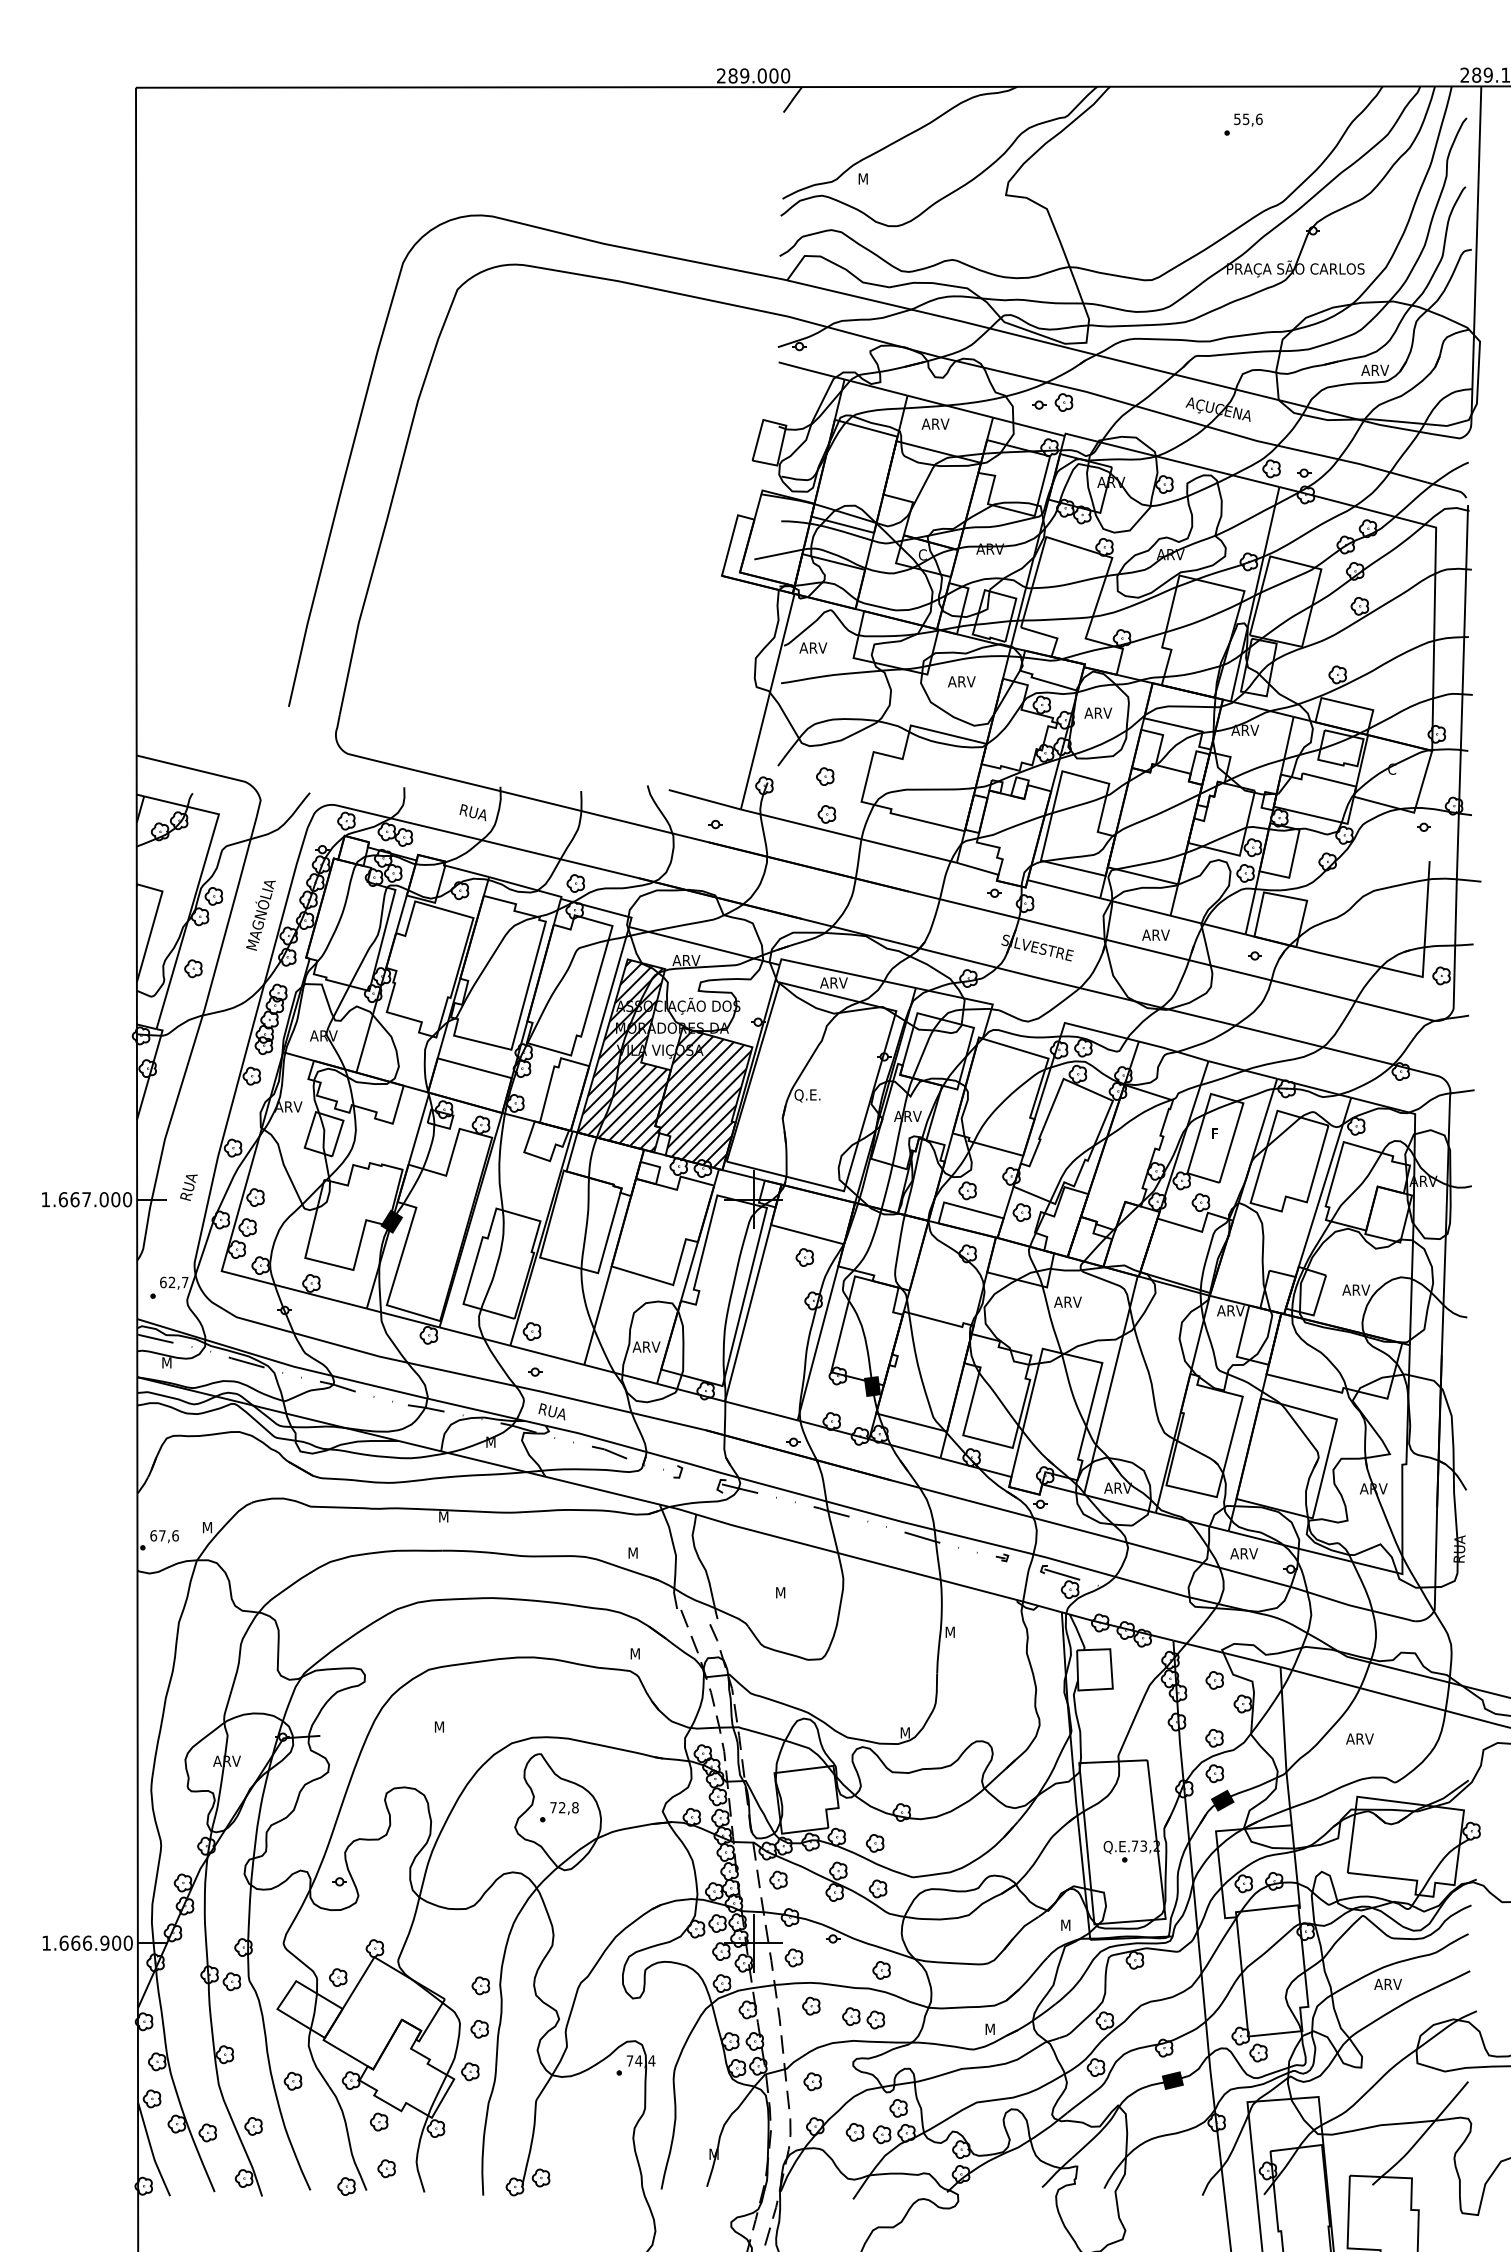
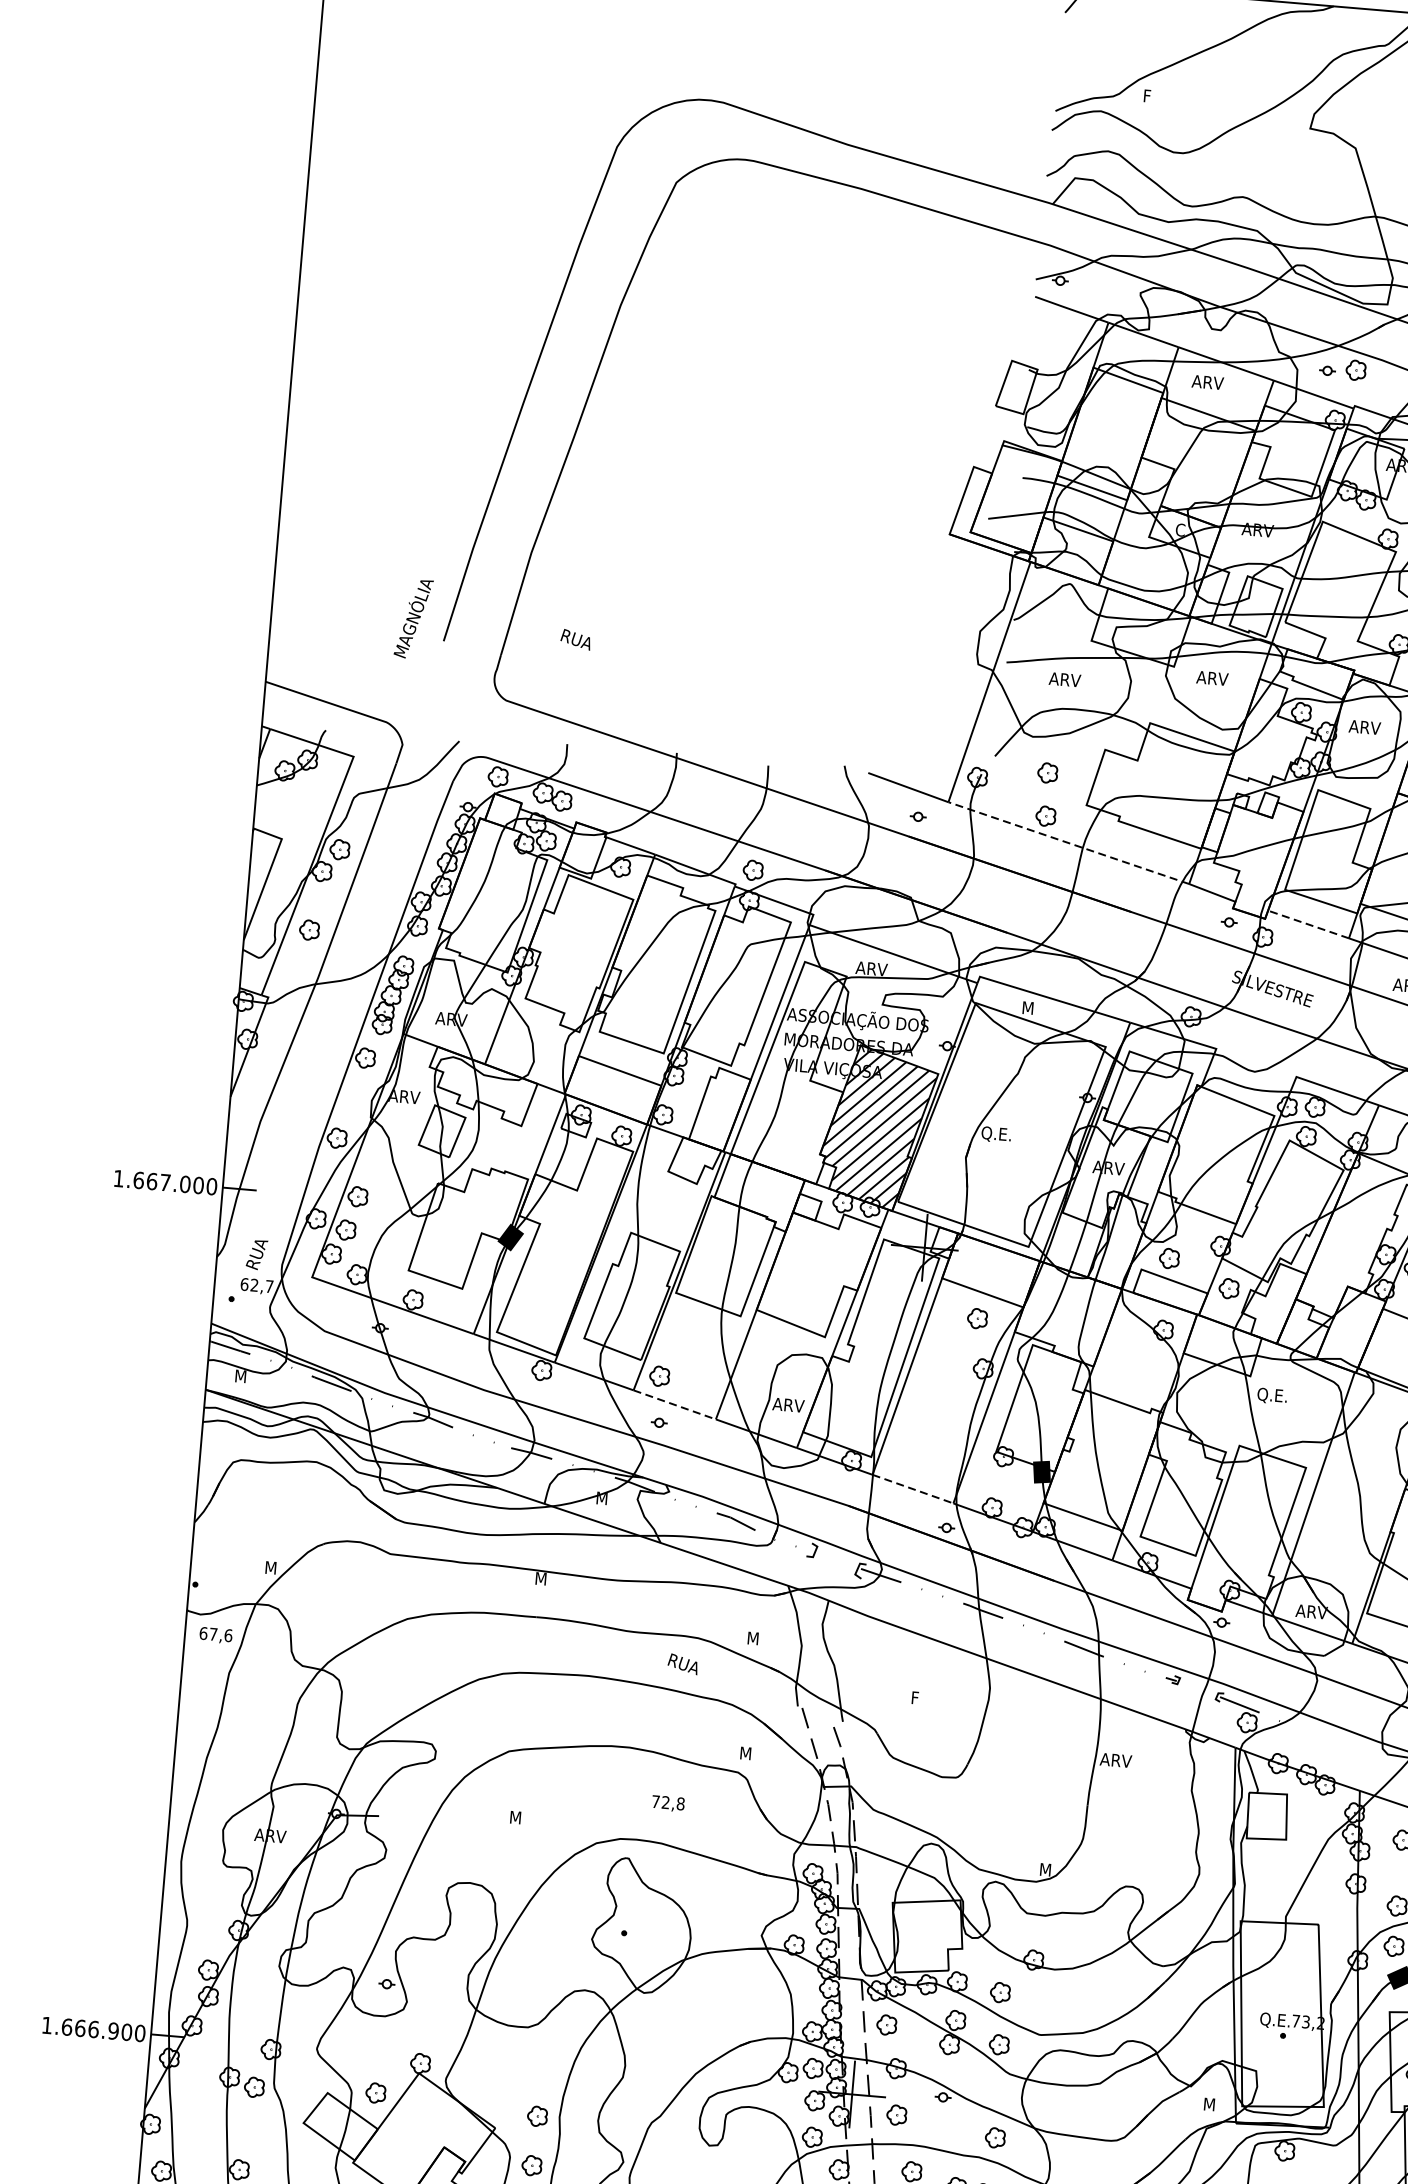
text: (862, 178) -> (1148, 95), M -> F
text: (813, 647) -> (1065, 679), moved
text: (472, 812) -> (575, 639), moved
line: (848, 836) -> (1068, 843), solid -> dashed
line: (1063, 889) -> (1308, 924), solid -> dashed
text: (260, 915) -> (413, 618), moved
text: (833, 982) -> (1037, 1008), ARV -> M
hatch: (622, 1055) -> (789, 1070), removed
text: (188, 1187) -> (256, 1254), moved
text: (1067, 1302) -> (1272, 1395), ARV -> Q.E.
line: (547, 1355) -> (674, 1405), solid -> dashed
text: (551, 1411) -> (682, 1663), moved
line: (762, 1411) -> (914, 1489), solid -> dashed
text: (164, 1536) -> (215, 1635), moved
text: (780, 1592) -> (917, 1697), M -> F
text: (958, 1631) -> (1116, 1759), M -> ARV
text: (564, 1808) -> (668, 1803), moved

